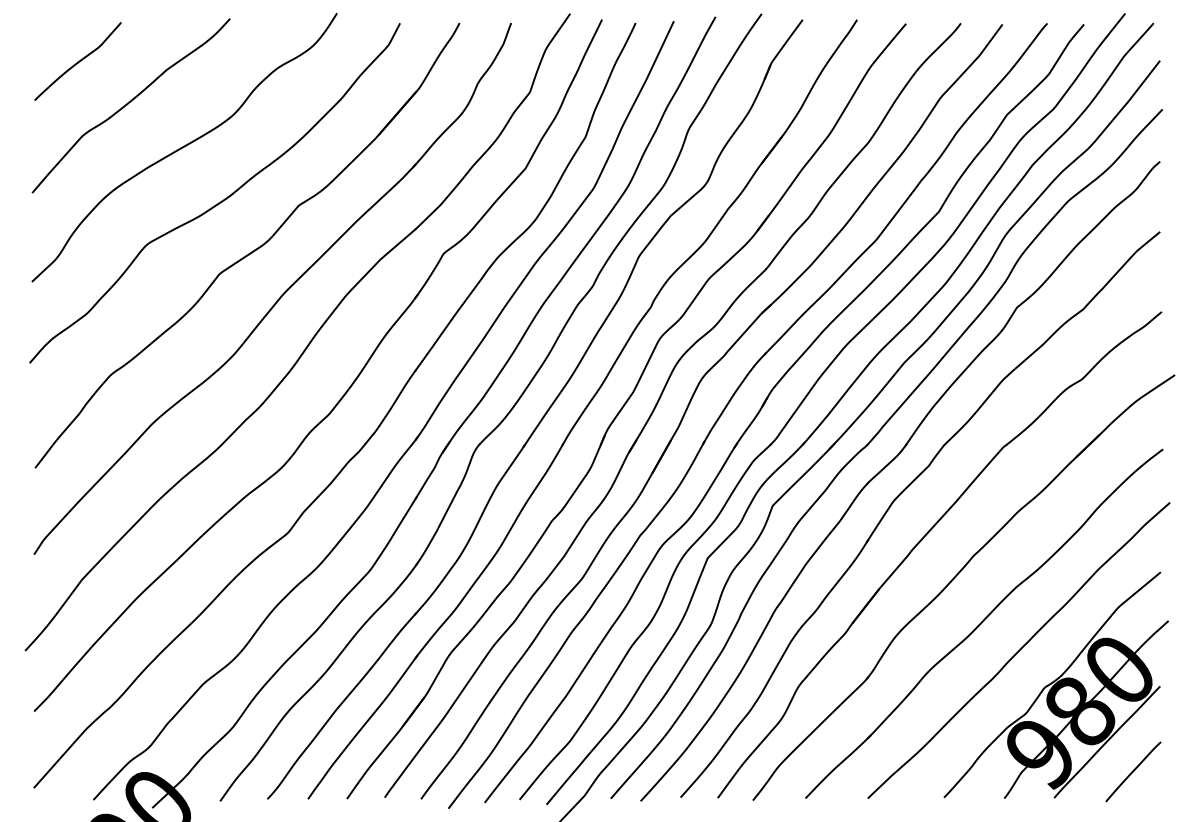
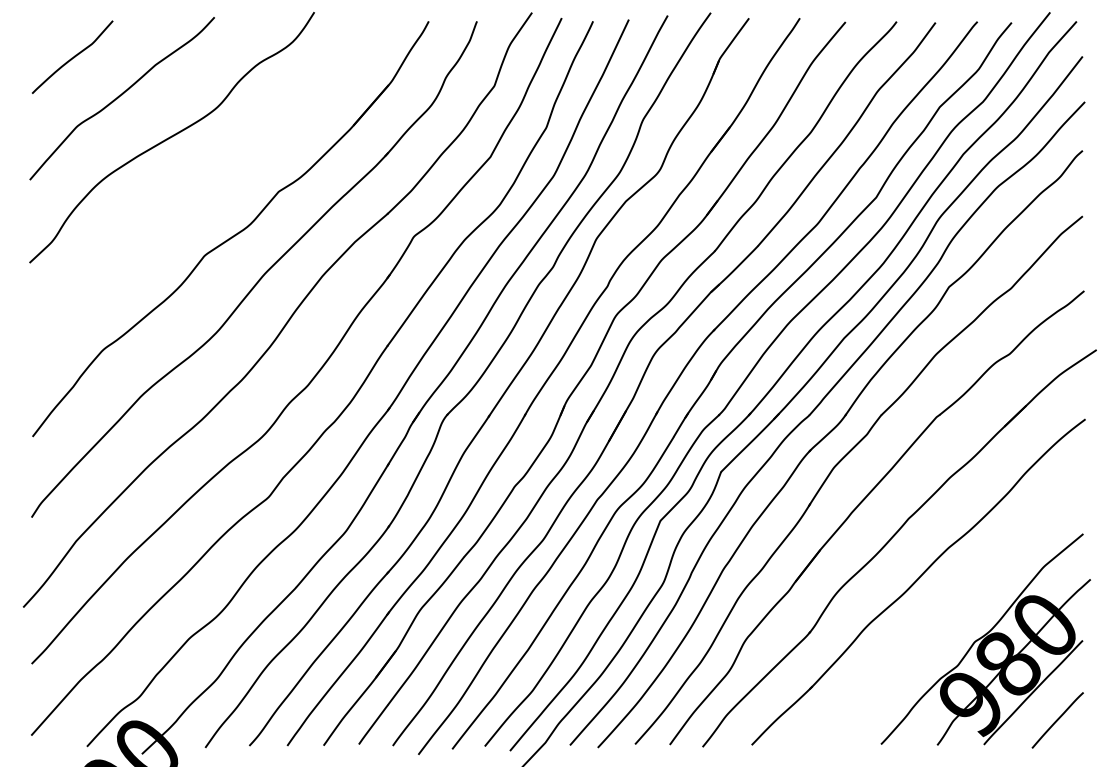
curve: (218, 202) -> (203, 188), removed
curve: (1018, 650) -> (950, 607), removed

